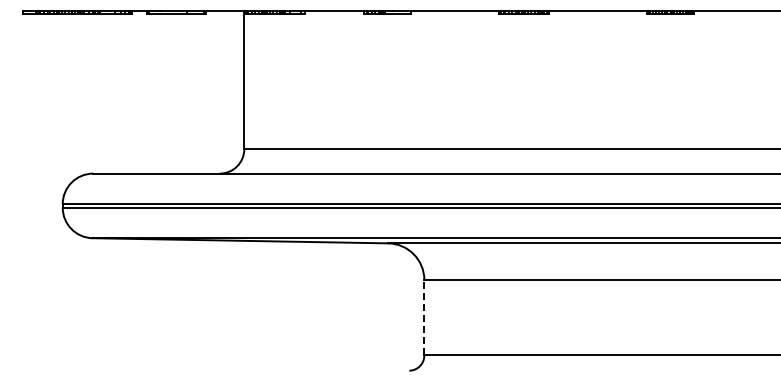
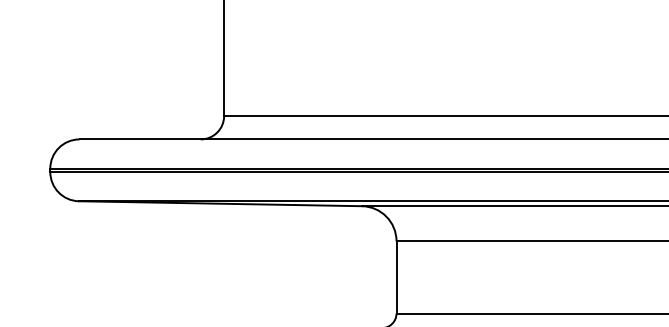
line: (424, 317) -> (396, 277), dashed -> solid

